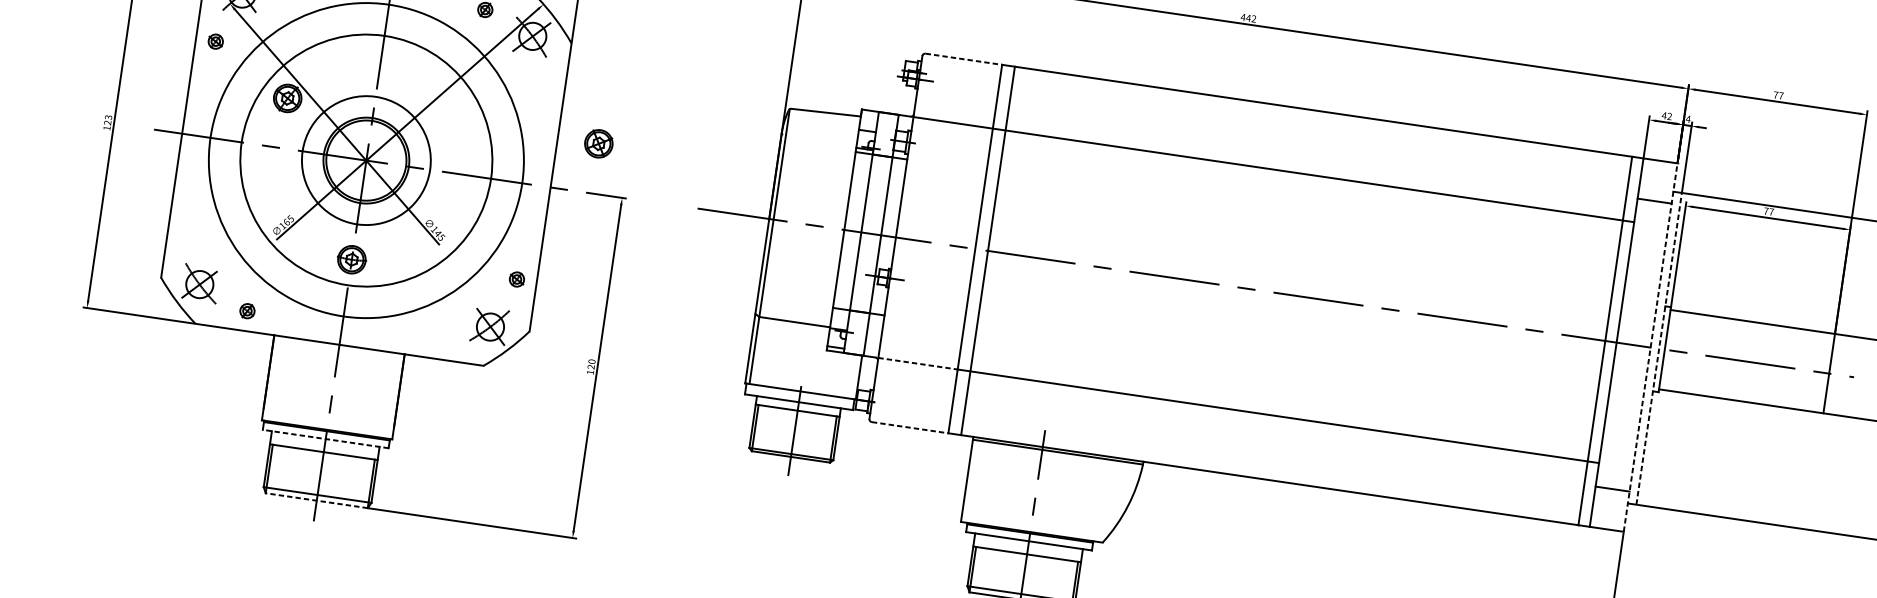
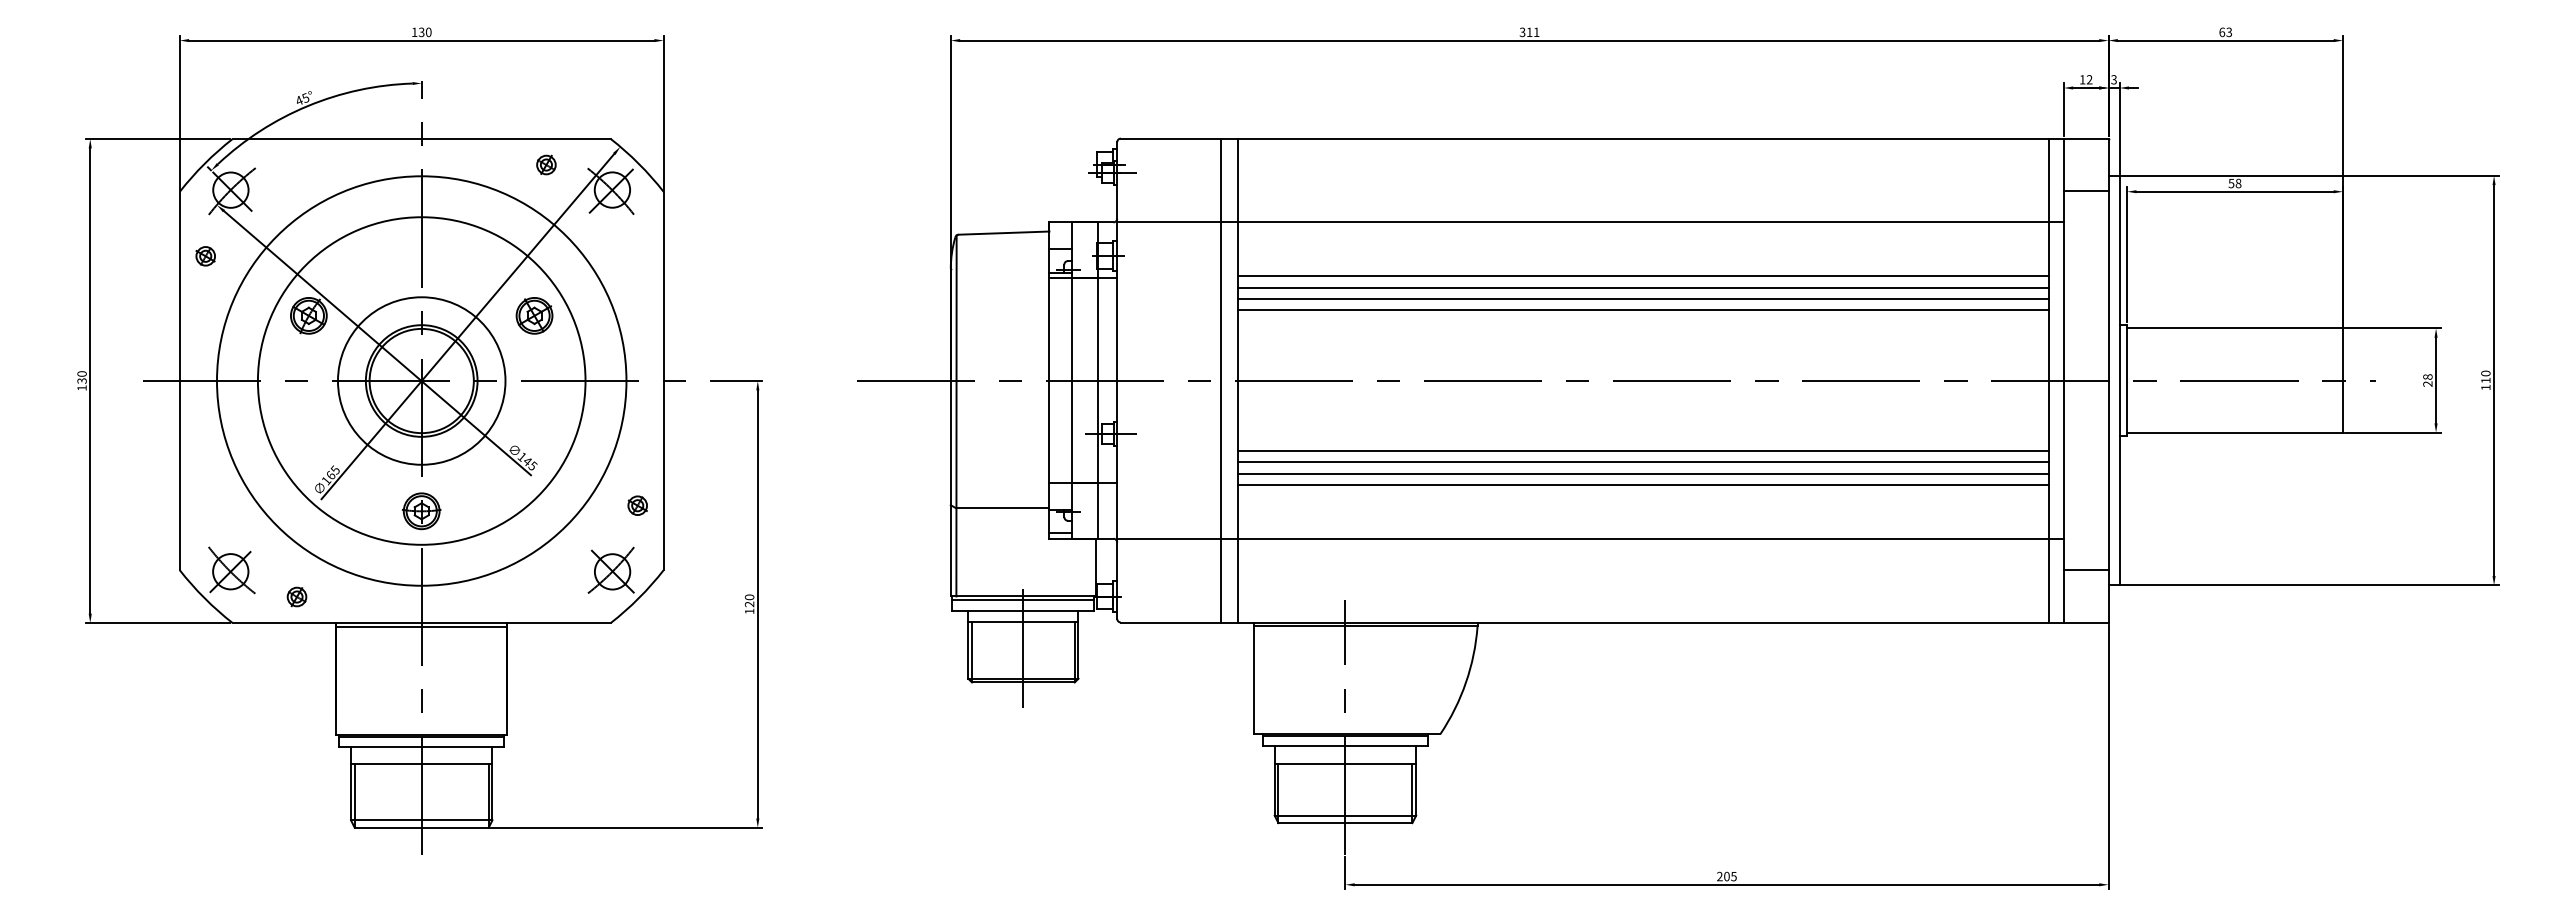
text: (1248, 18) -> (1529, 32), 442 -> 311
line: (964, 59) -> (1171, 138), dashed -> solid
text: (1778, 95) -> (2225, 32), 77 -> 63
text: (1664, 115) -> (2082, 79), 42 -> 12
text: (1687, 118) -> (2113, 79), 4 -> 3
text: (107, 120) -> (81, 377), 123 -> 130
part: (598, 143) -> (534, 315), moved
text: (1768, 211) -> (2234, 183), 77 -> 58
line: (1308, 216) -> (1643, 276), added
line: (1306, 225) -> (1643, 287), added
line: (1305, 233) -> (1643, 298), added
line: (1304, 241) -> (1643, 309), added
line: (338, 347) -> (421, 626), added
line: (1650, 347) -> (2108, 380), dashed -> solid
line: (1659, 348) -> (2119, 380), dashed -> solid
line: (1288, 349) -> (1643, 451), added
line: (1287, 358) -> (1643, 462), added
line: (918, 363) -> (1169, 538), dashed -> solid
line: (1286, 366) -> (1643, 473), added
line: (1285, 375) -> (1643, 484), added
line: (800, 394) -> (1023, 600), added
line: (910, 427) -> (1171, 622), dashed -> solid
line: (325, 438) -> (421, 746), dashed -> solid
line: (316, 500) -> (421, 827), dashed -> solid

